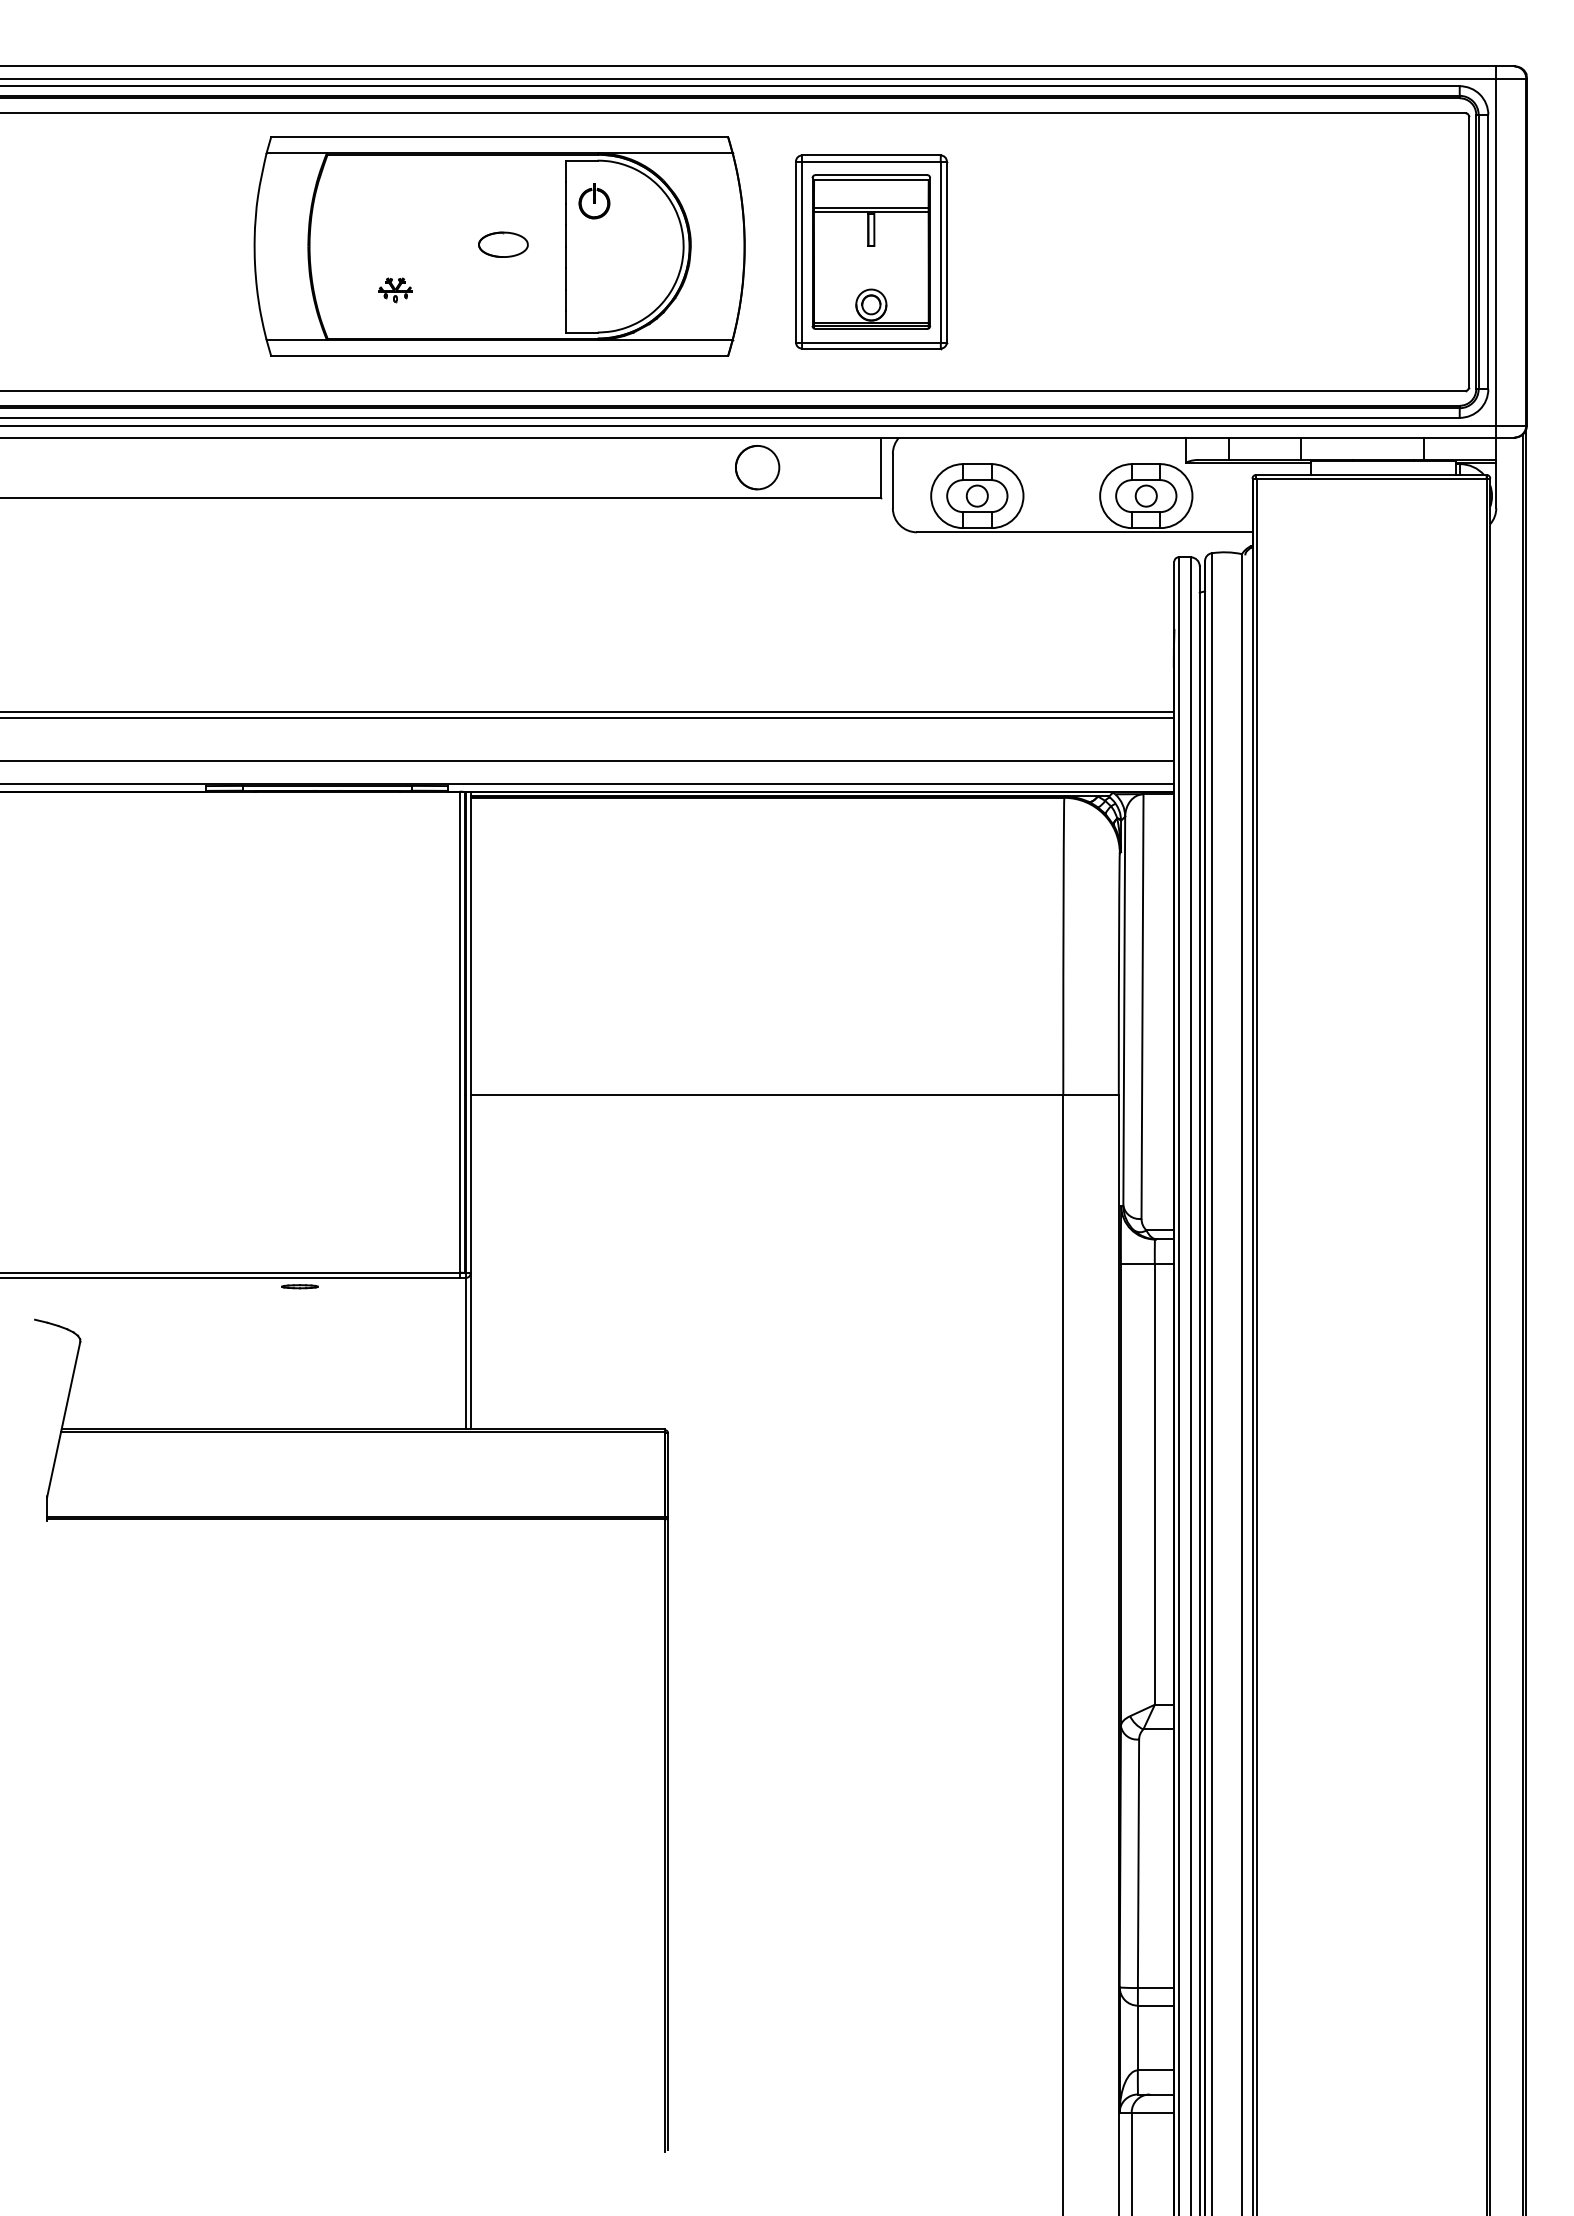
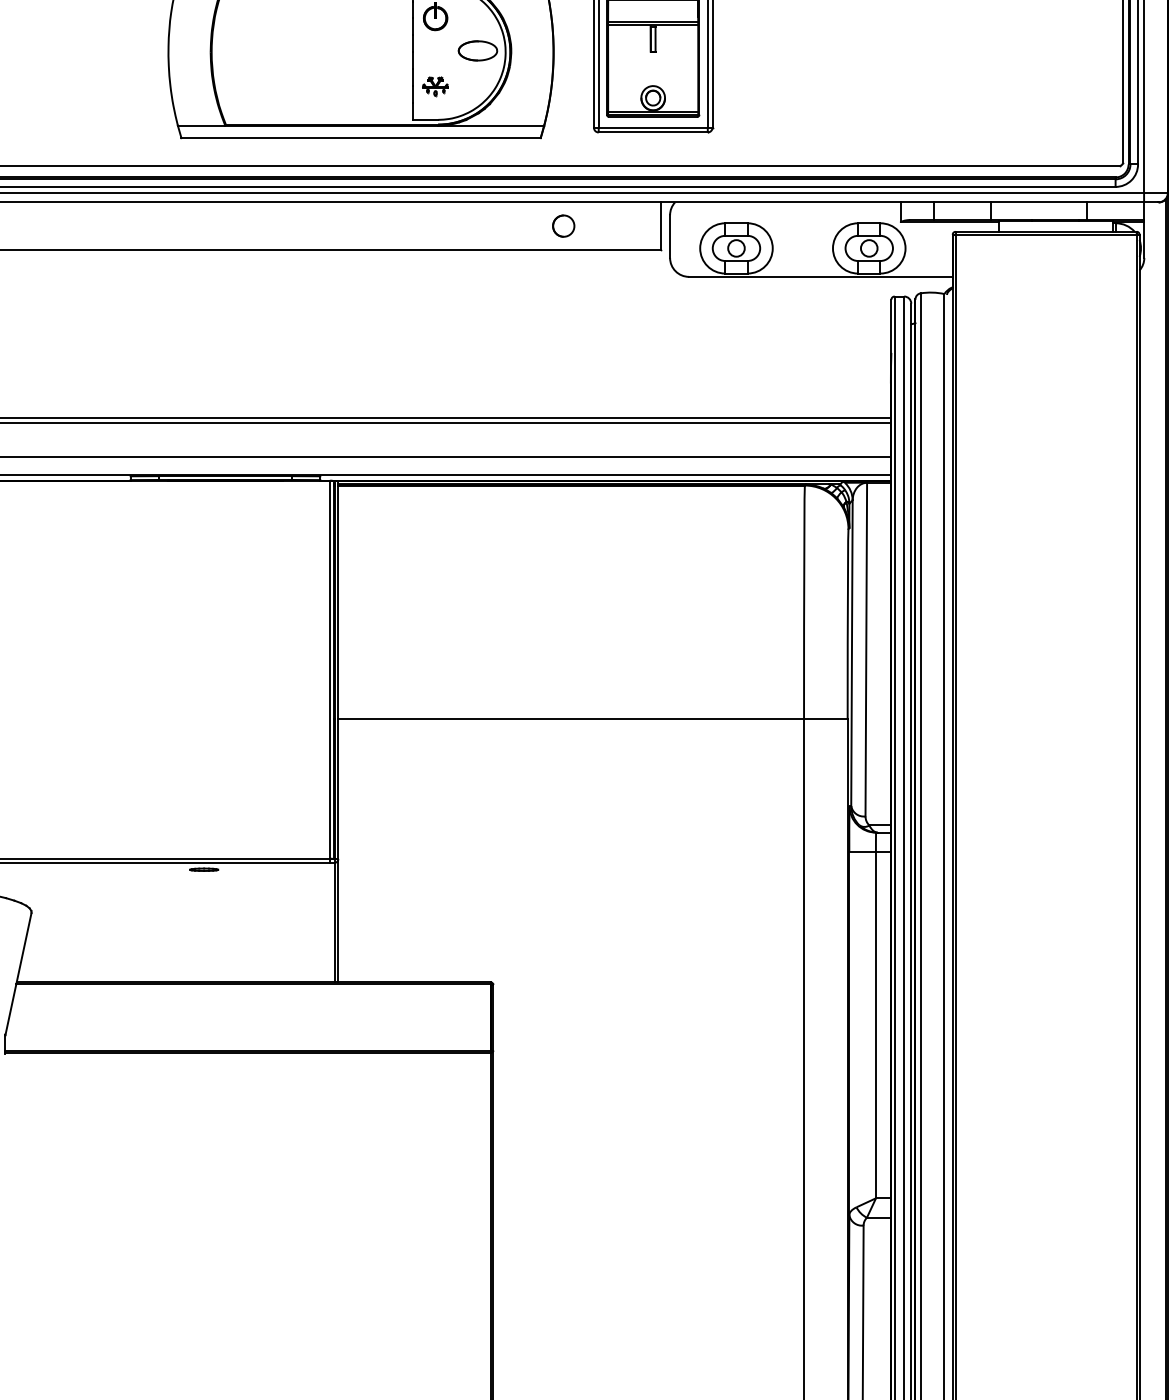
part: (503, 244) -> (478, 50), moved
part: (395, 290) -> (435, 86), moved
circle: (757, 467) -> (563, 225), size x0.62

